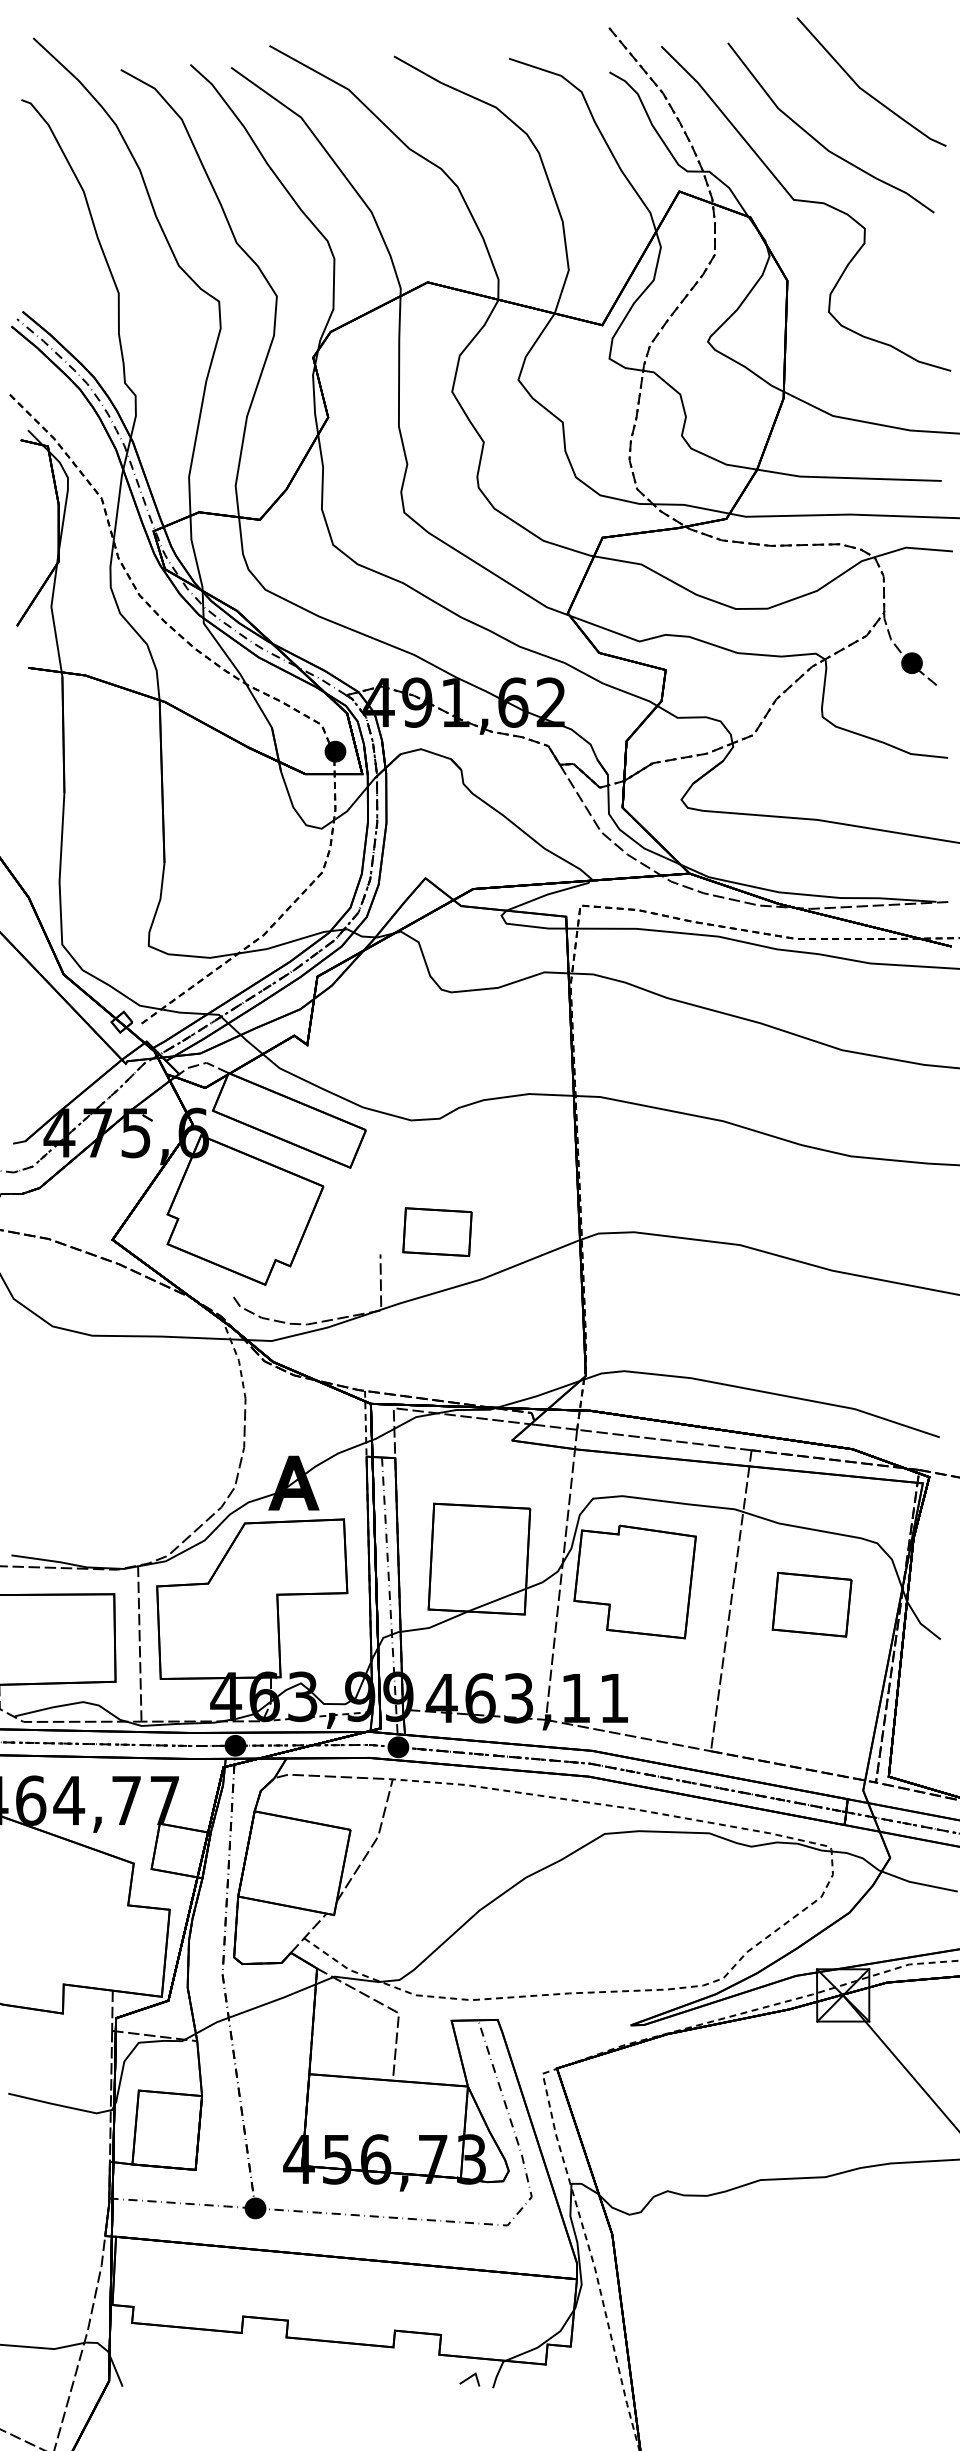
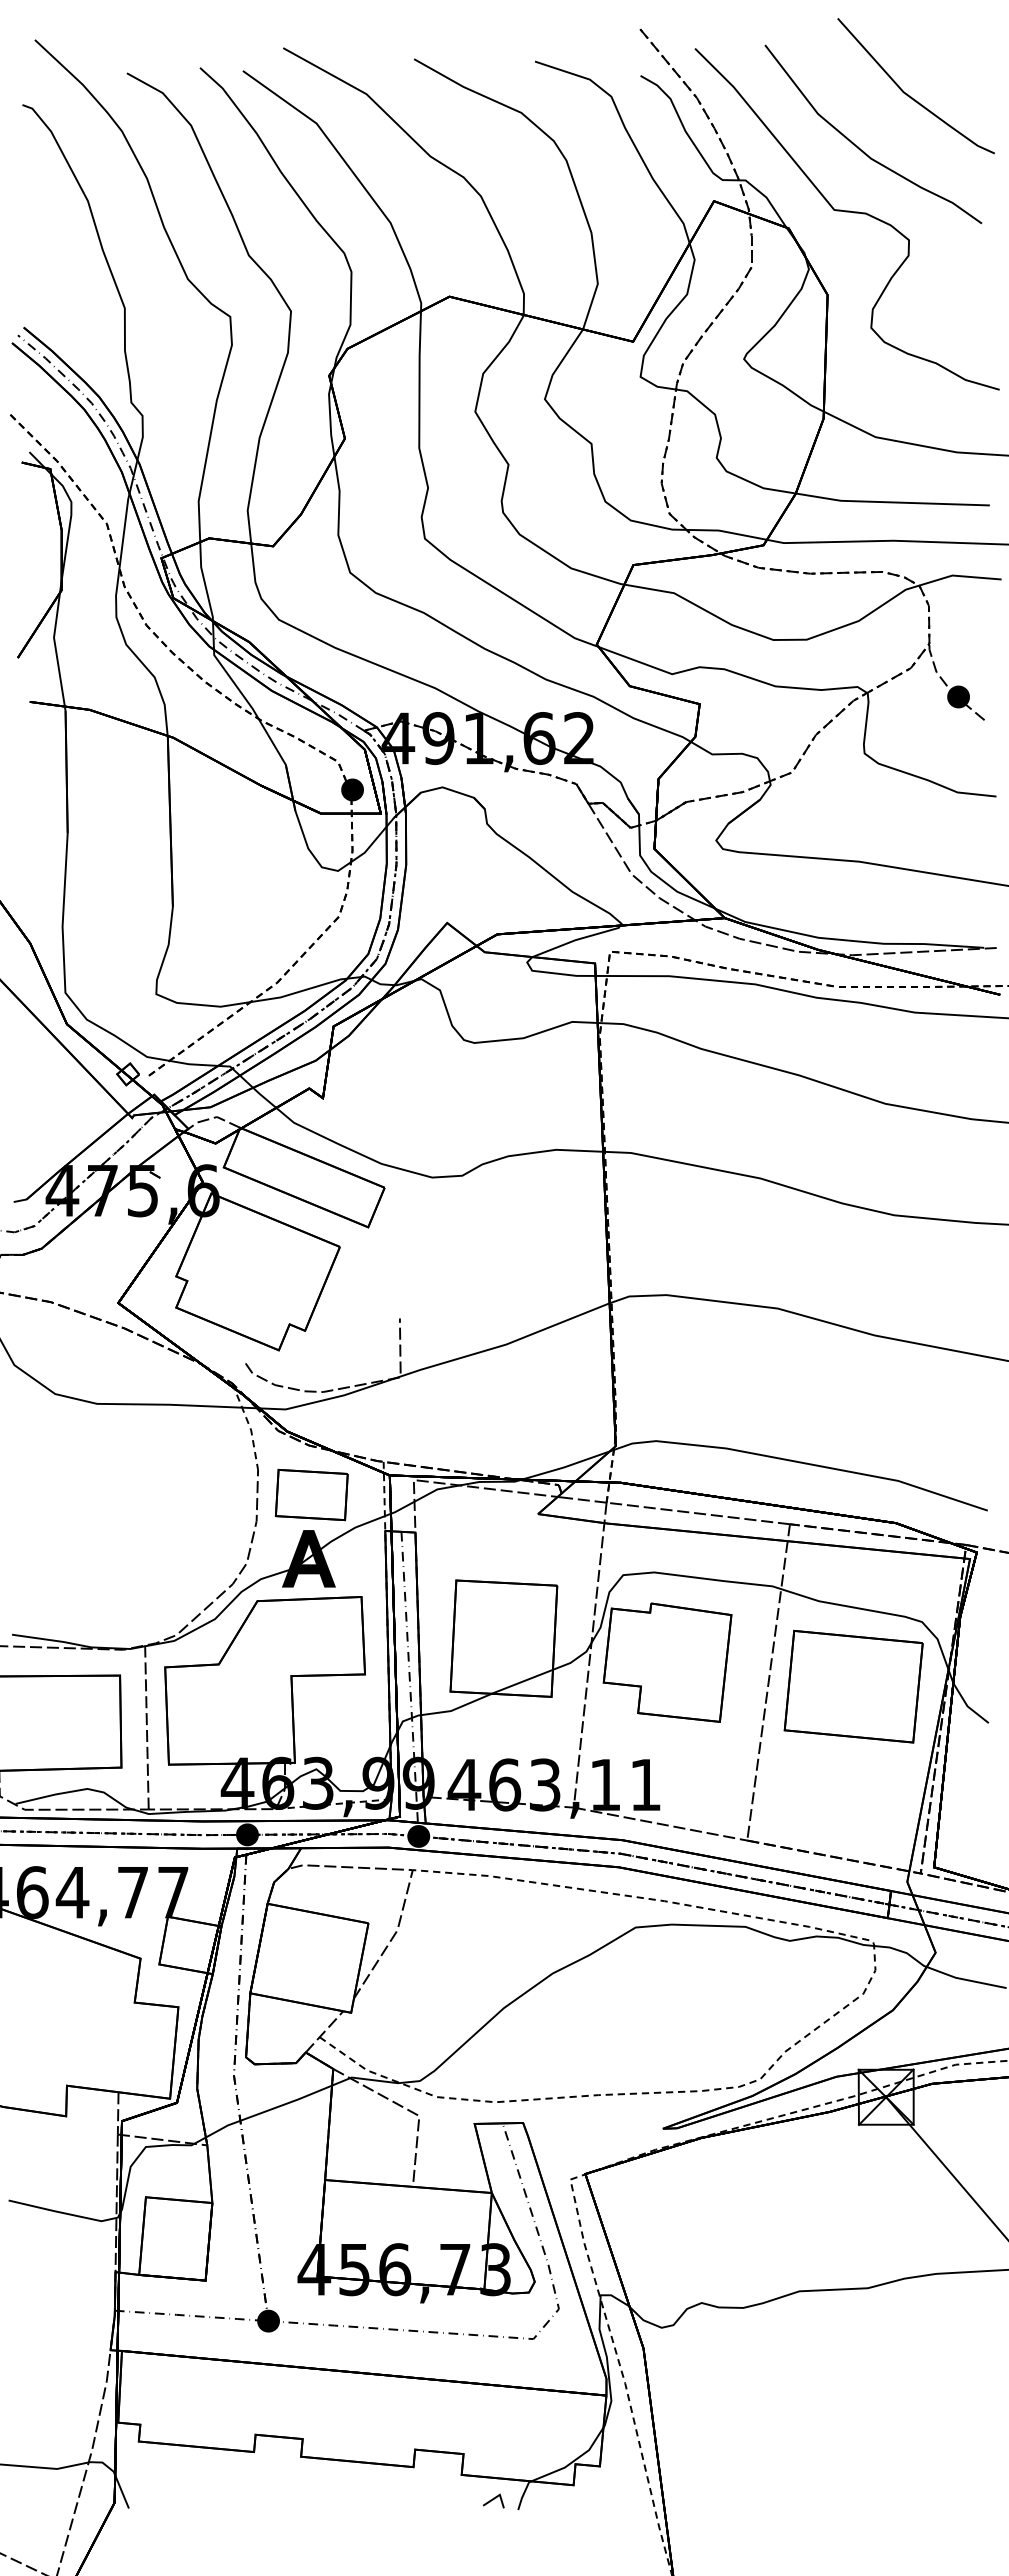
part: (437, 1231) -> (311, 1494), moved
part: (812, 1604) -> (853, 1686), size x1.67

